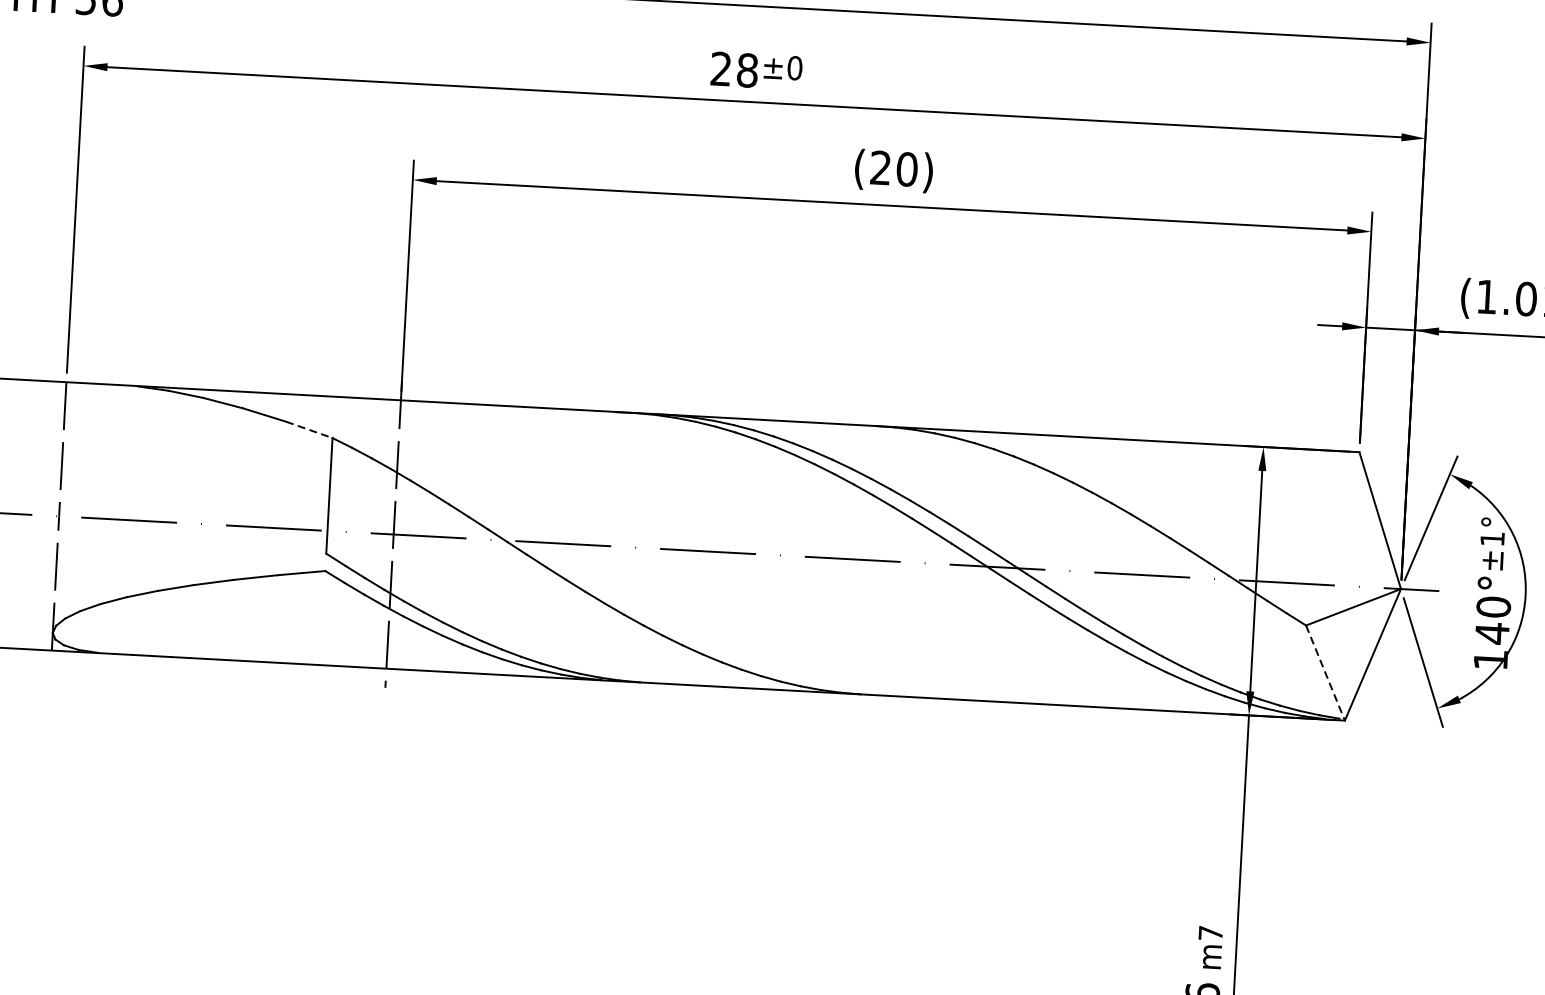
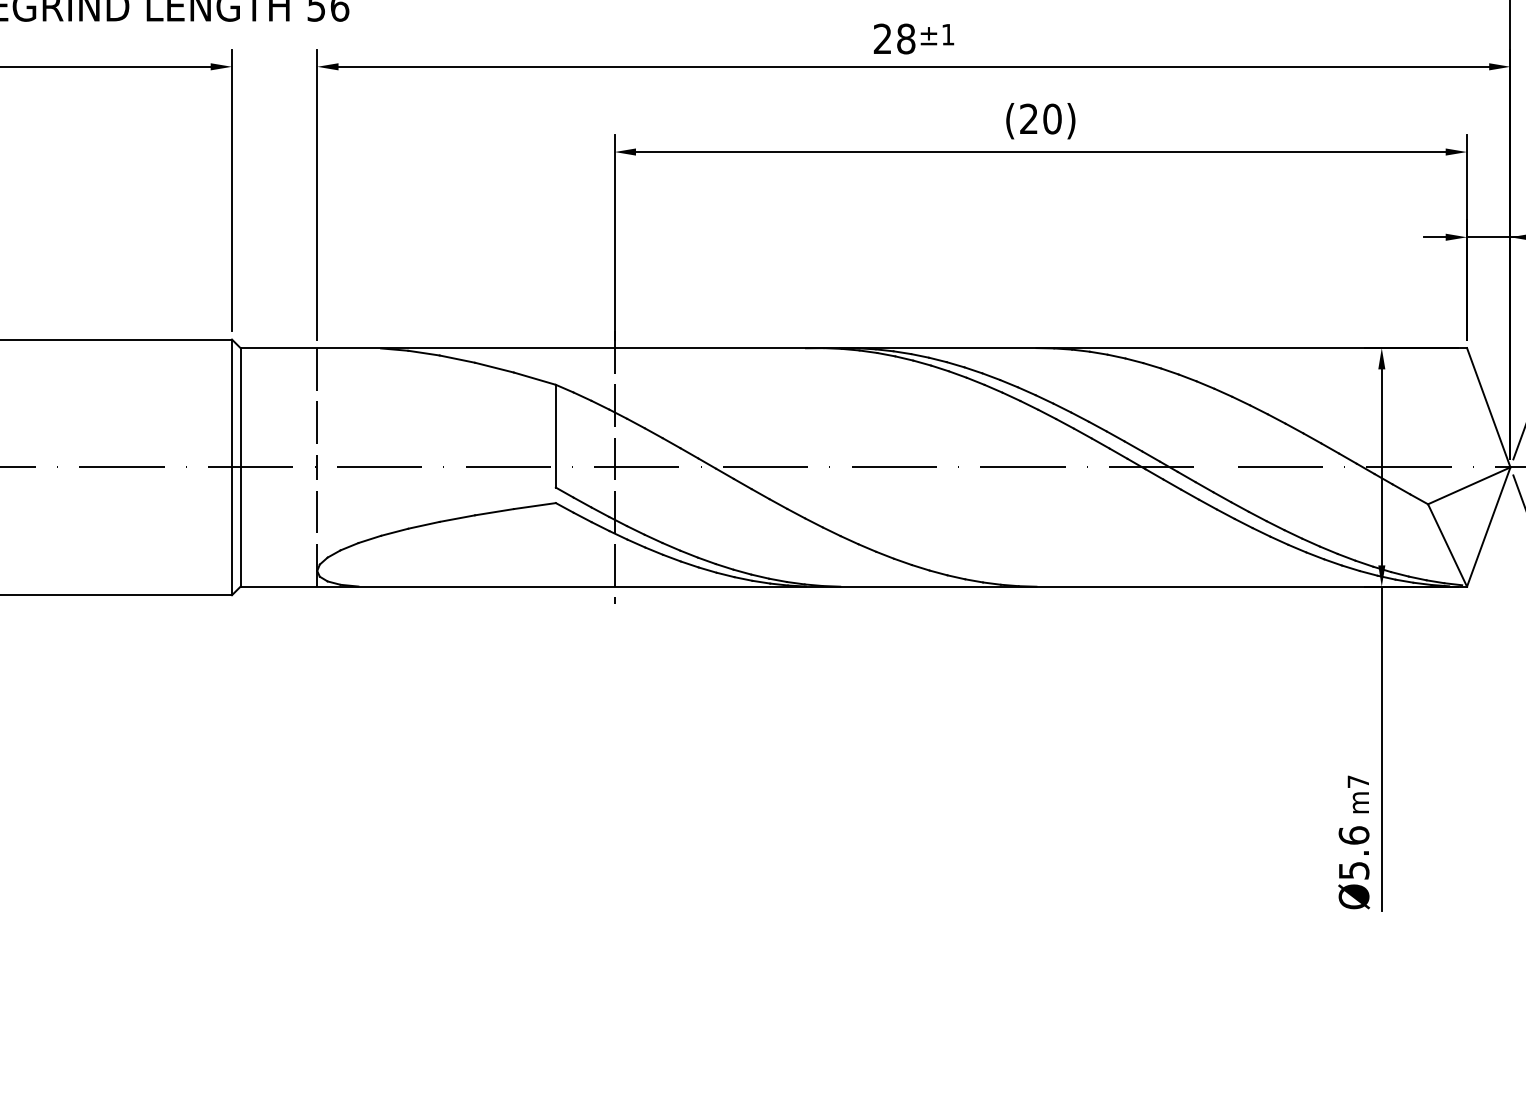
text: (794, 67) -> (947, 34), ±0 -> ±1
line: (308, 429) -> (534, 378), dashed -> solid
line: (1325, 673) -> (1447, 545), dashed -> solid

